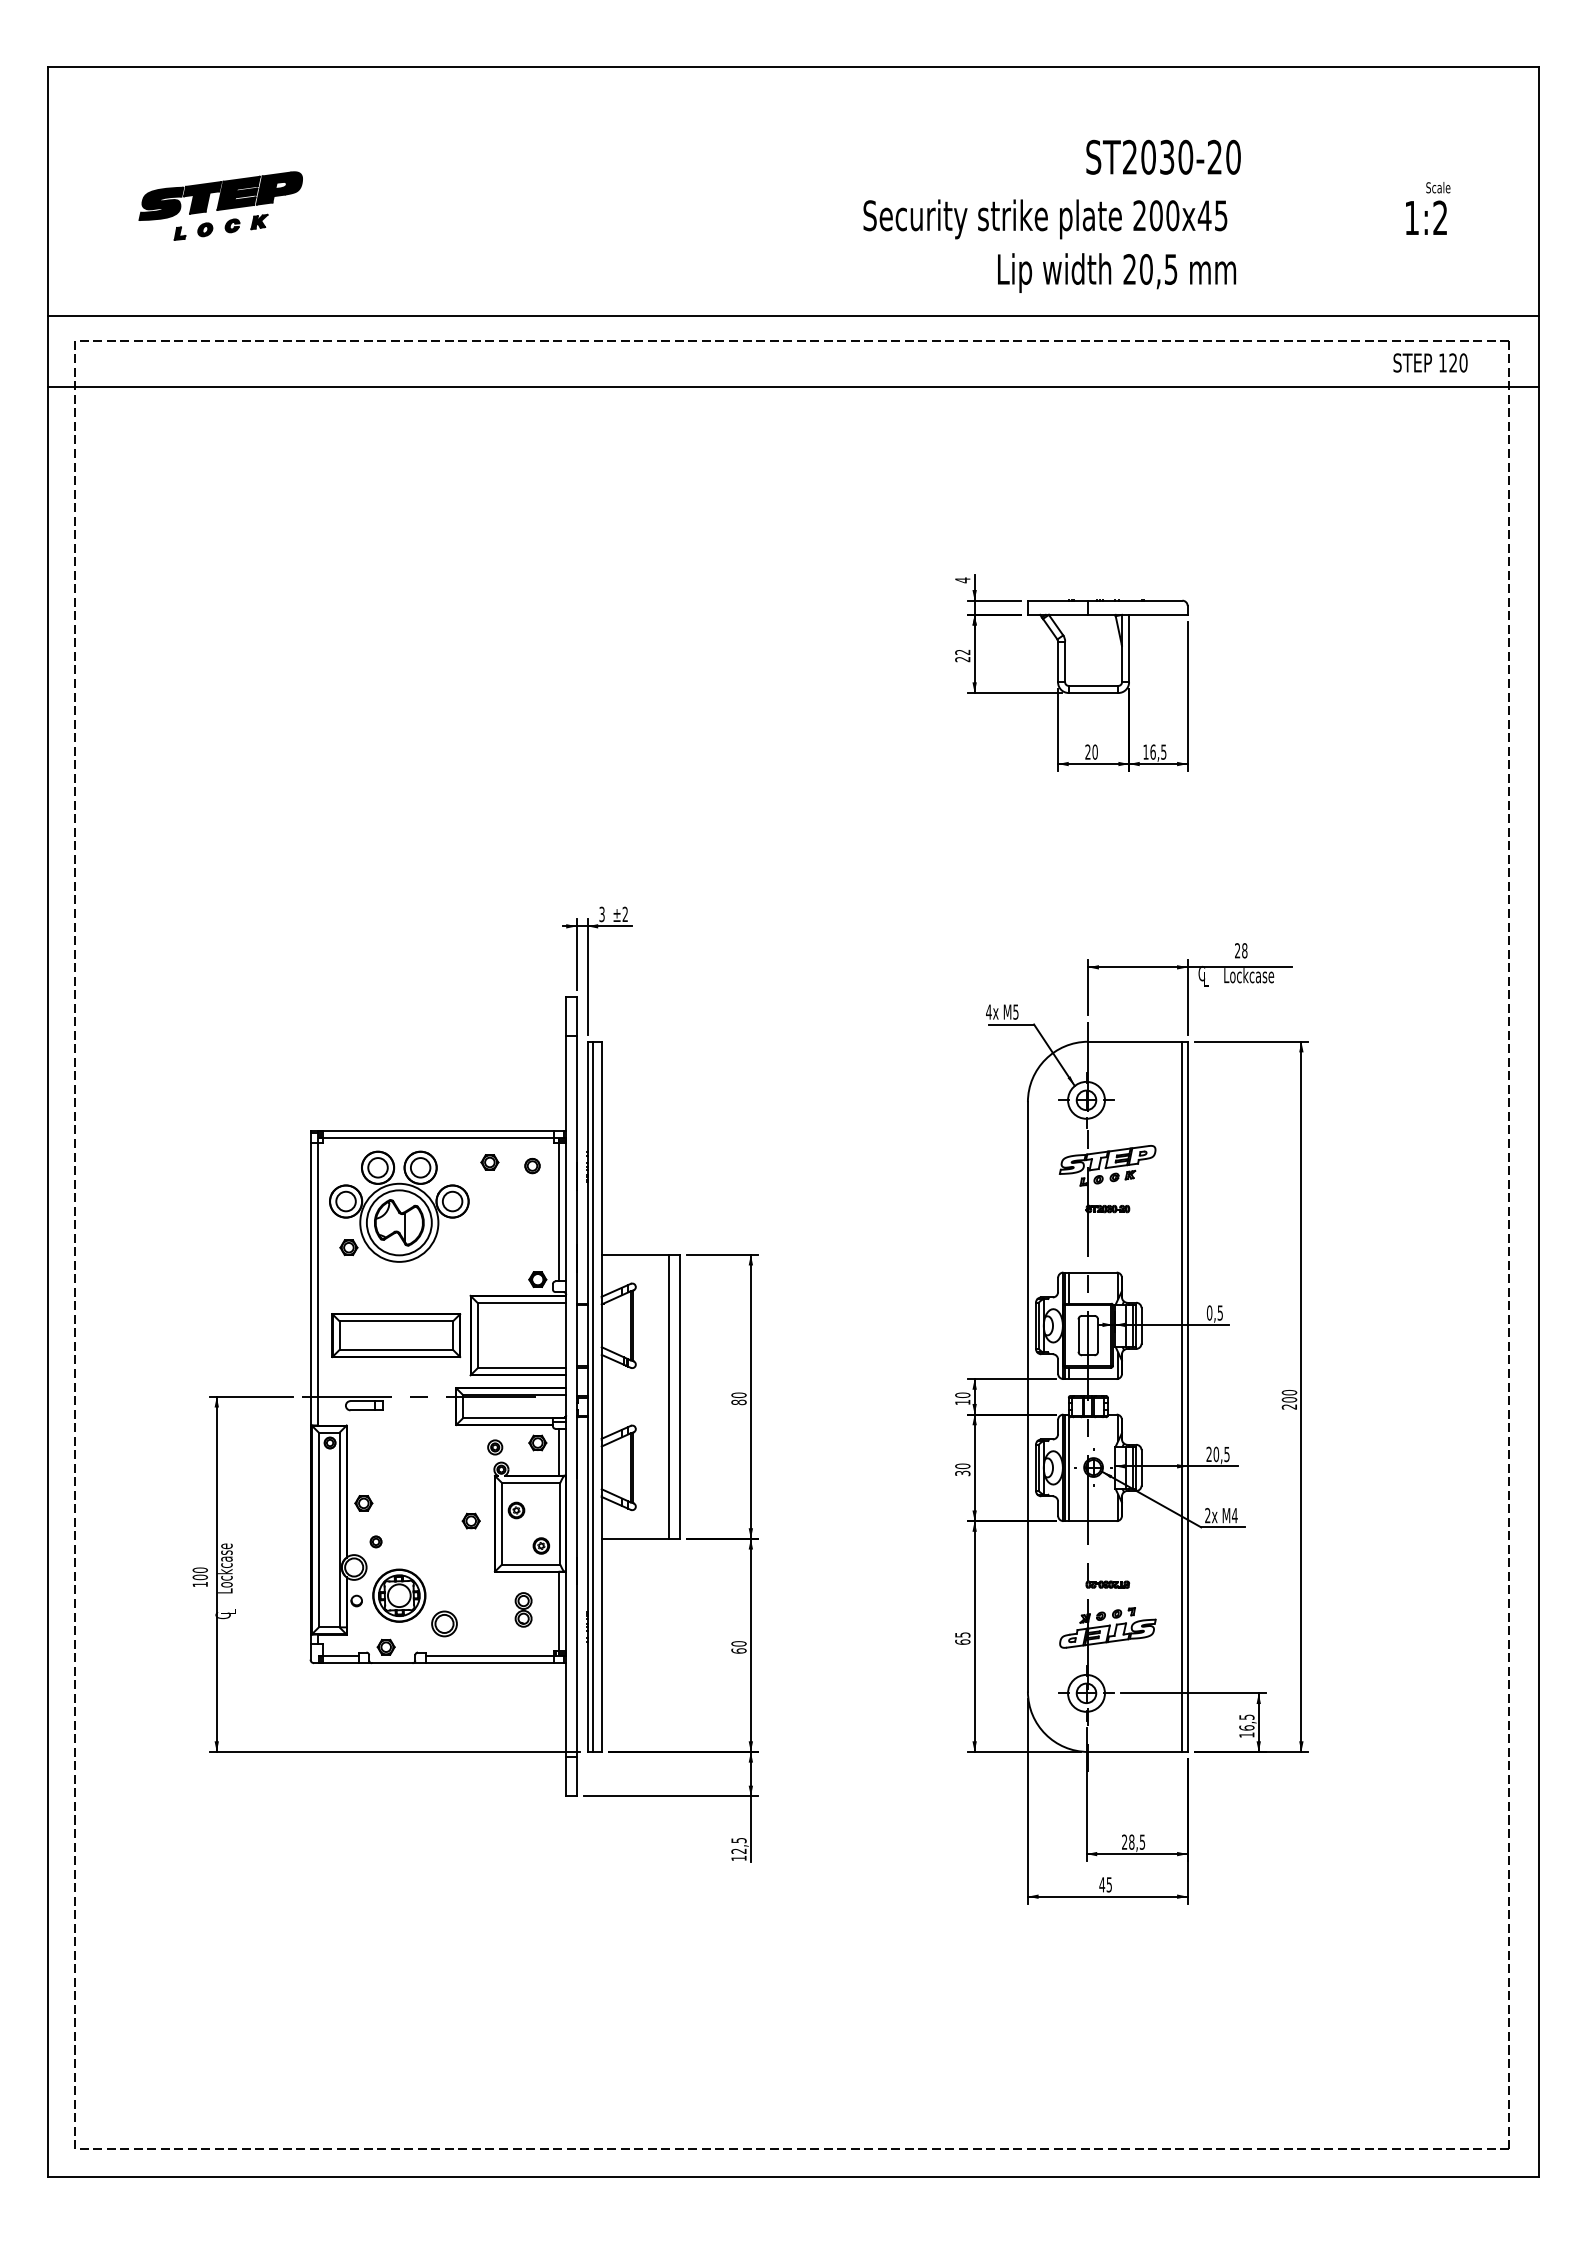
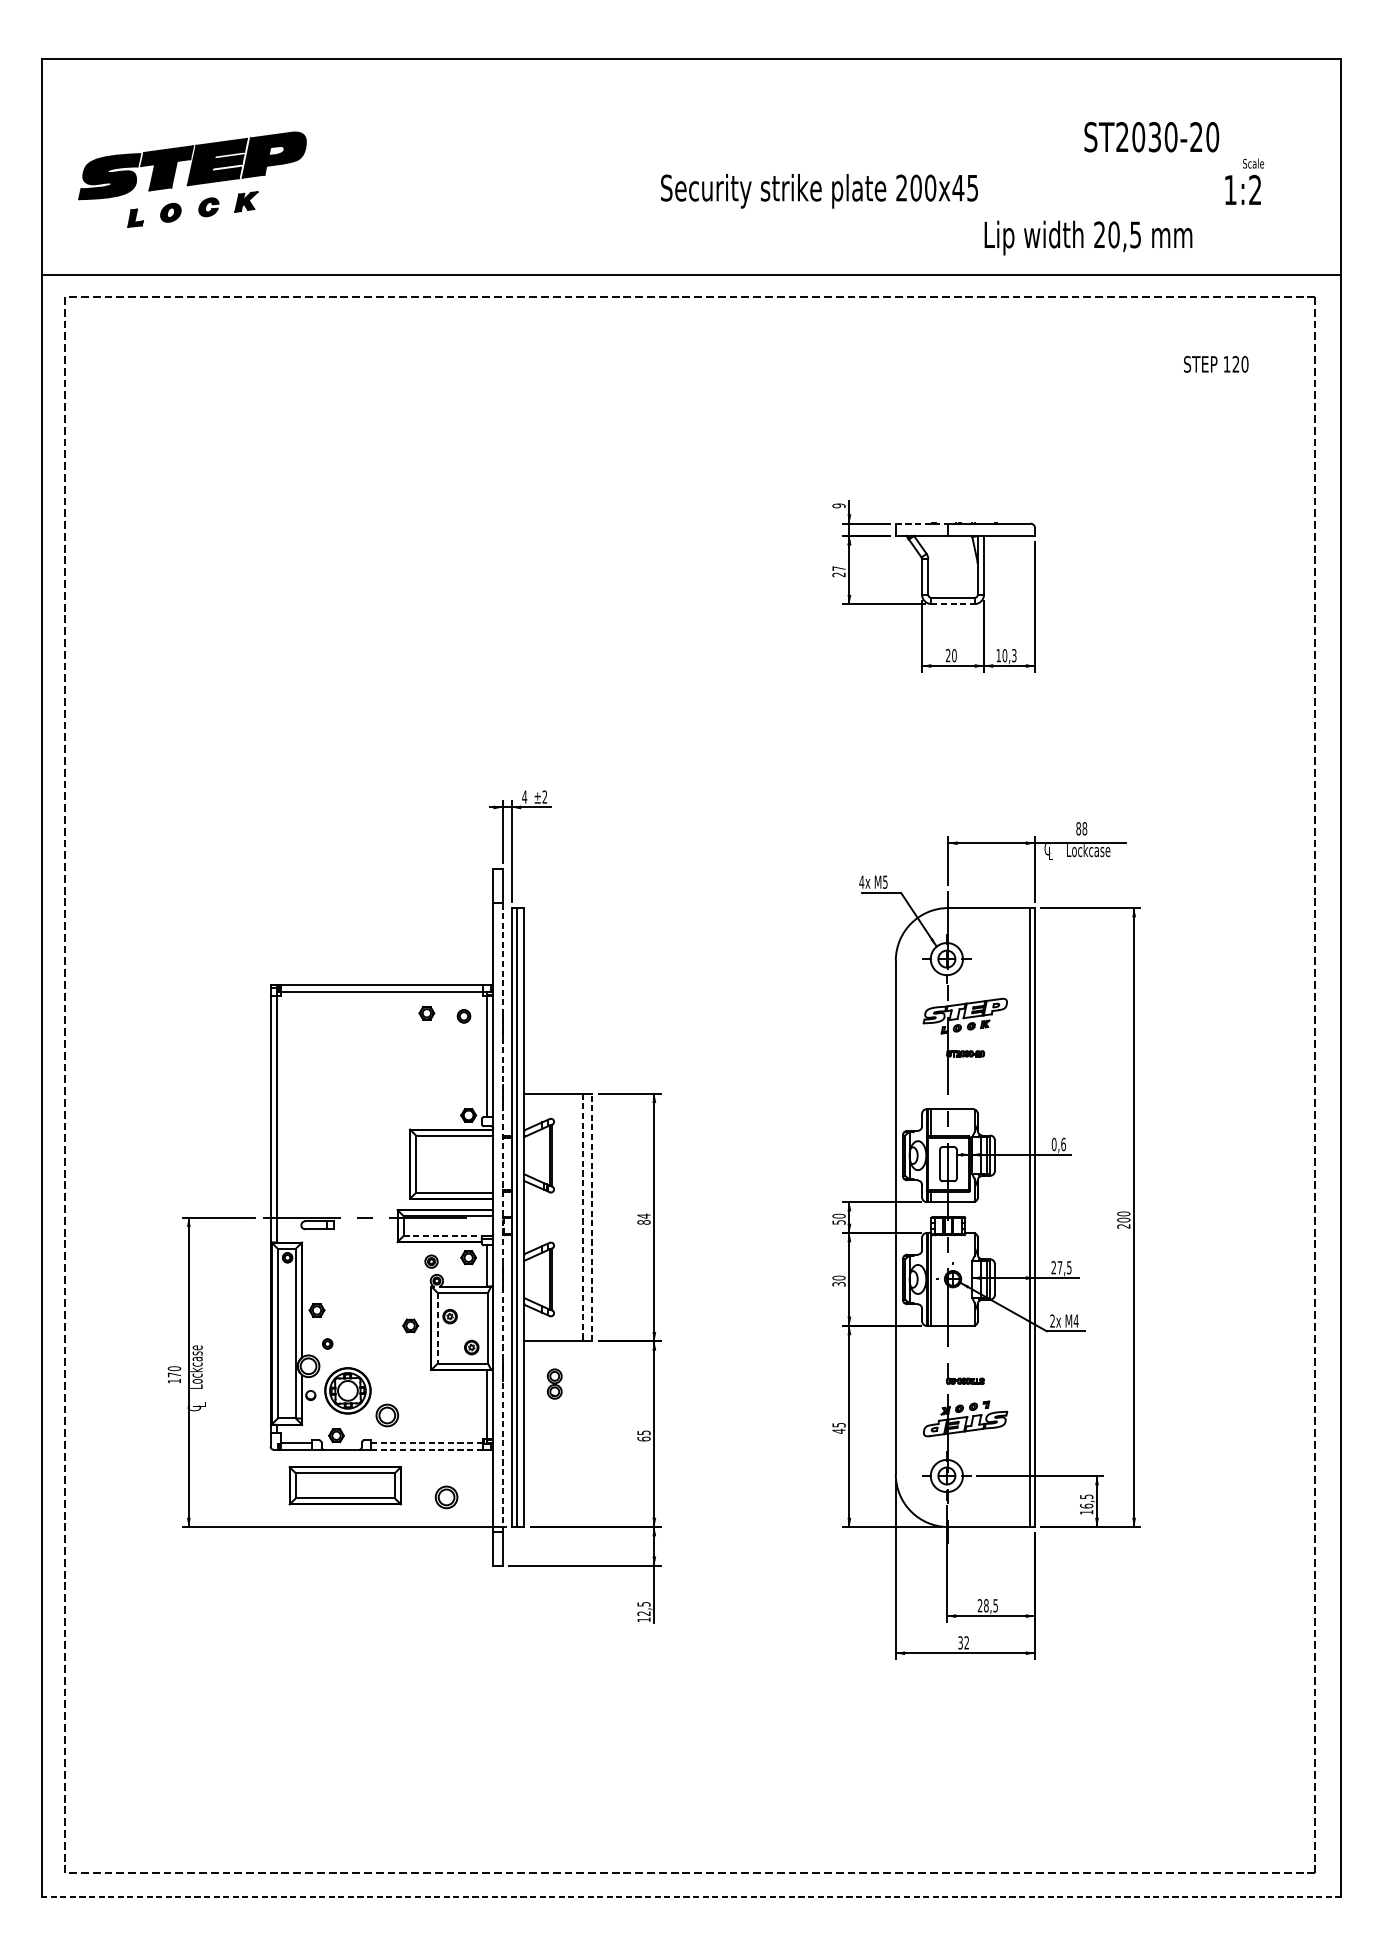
text: (1163, 156) -> (1151, 136), moved
part: (220, 205) -> (192, 179), size x1.6
text: (1045, 219) -> (819, 191), moved
text: (1116, 272) -> (1088, 237), moved
text: (1430, 362) -> (1216, 363), moved
line: (793, 386) -> (691, 336), removed
text: (962, 580) -> (838, 506), 4 -> 9
line: (1058, 600) -> (922, 523), solid -> dashed
text: (962, 651) -> (838, 567), 22 -> 27
line: (1093, 693) -> (952, 604), solid -> dashed
text: (1158, 751) -> (1009, 655), 16,5 -> 10,3
text: (601, 914) -> (524, 797), 3 -> 4
text: (1237, 950) -> (1078, 828), 28 -> 88
part: (399, 1206) -> (348, 1051), removed
text: (1220, 1312) -> (1063, 1144), 0,5 -> 0,6
part: (396, 1335) -> (345, 1485), moved
text: (738, 1395) -> (643, 1216), 80 -> 84
line: (679, 1396) -> (592, 1217), solid -> dashed
line: (576, 1397) -> (502, 1218), solid -> dashed
line: (669, 1397) -> (583, 1218), solid -> dashed
text: (962, 1402) -> (838, 1222), 10 -> 50
line: (513, 1417) -> (447, 1235), solid -> dashed
text: (1216, 1454) -> (1060, 1267), 20,5 -> 27,5
line: (502, 1523) -> (437, 1327), solid -> dashed
text: (199, 1577) -> (173, 1375), 100 -> 170
part: (523, 1609) -> (554, 1383), moved
text: (962, 1642) -> (838, 1431), 65 -> 45
text: (738, 1643) -> (643, 1432), 60 -> 65
line: (490, 1655) -> (427, 1442), solid -> dashed
line: (490, 1663) -> (427, 1449), solid -> dashed
part: (512, 1717) -> (446, 1497), added
text: (1105, 1884) -> (963, 1642), 45 -> 32
line: (793, 2176) -> (691, 1897), solid -> dashed

